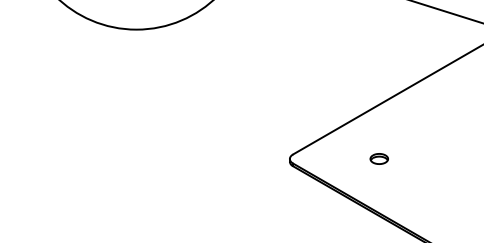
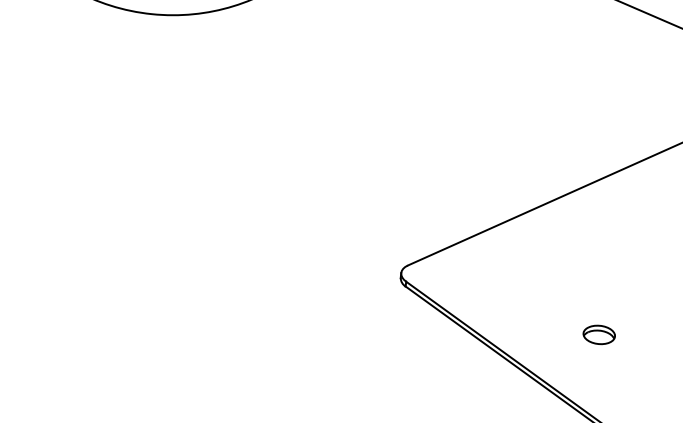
part: (378, 158) -> (597, 333), moved

